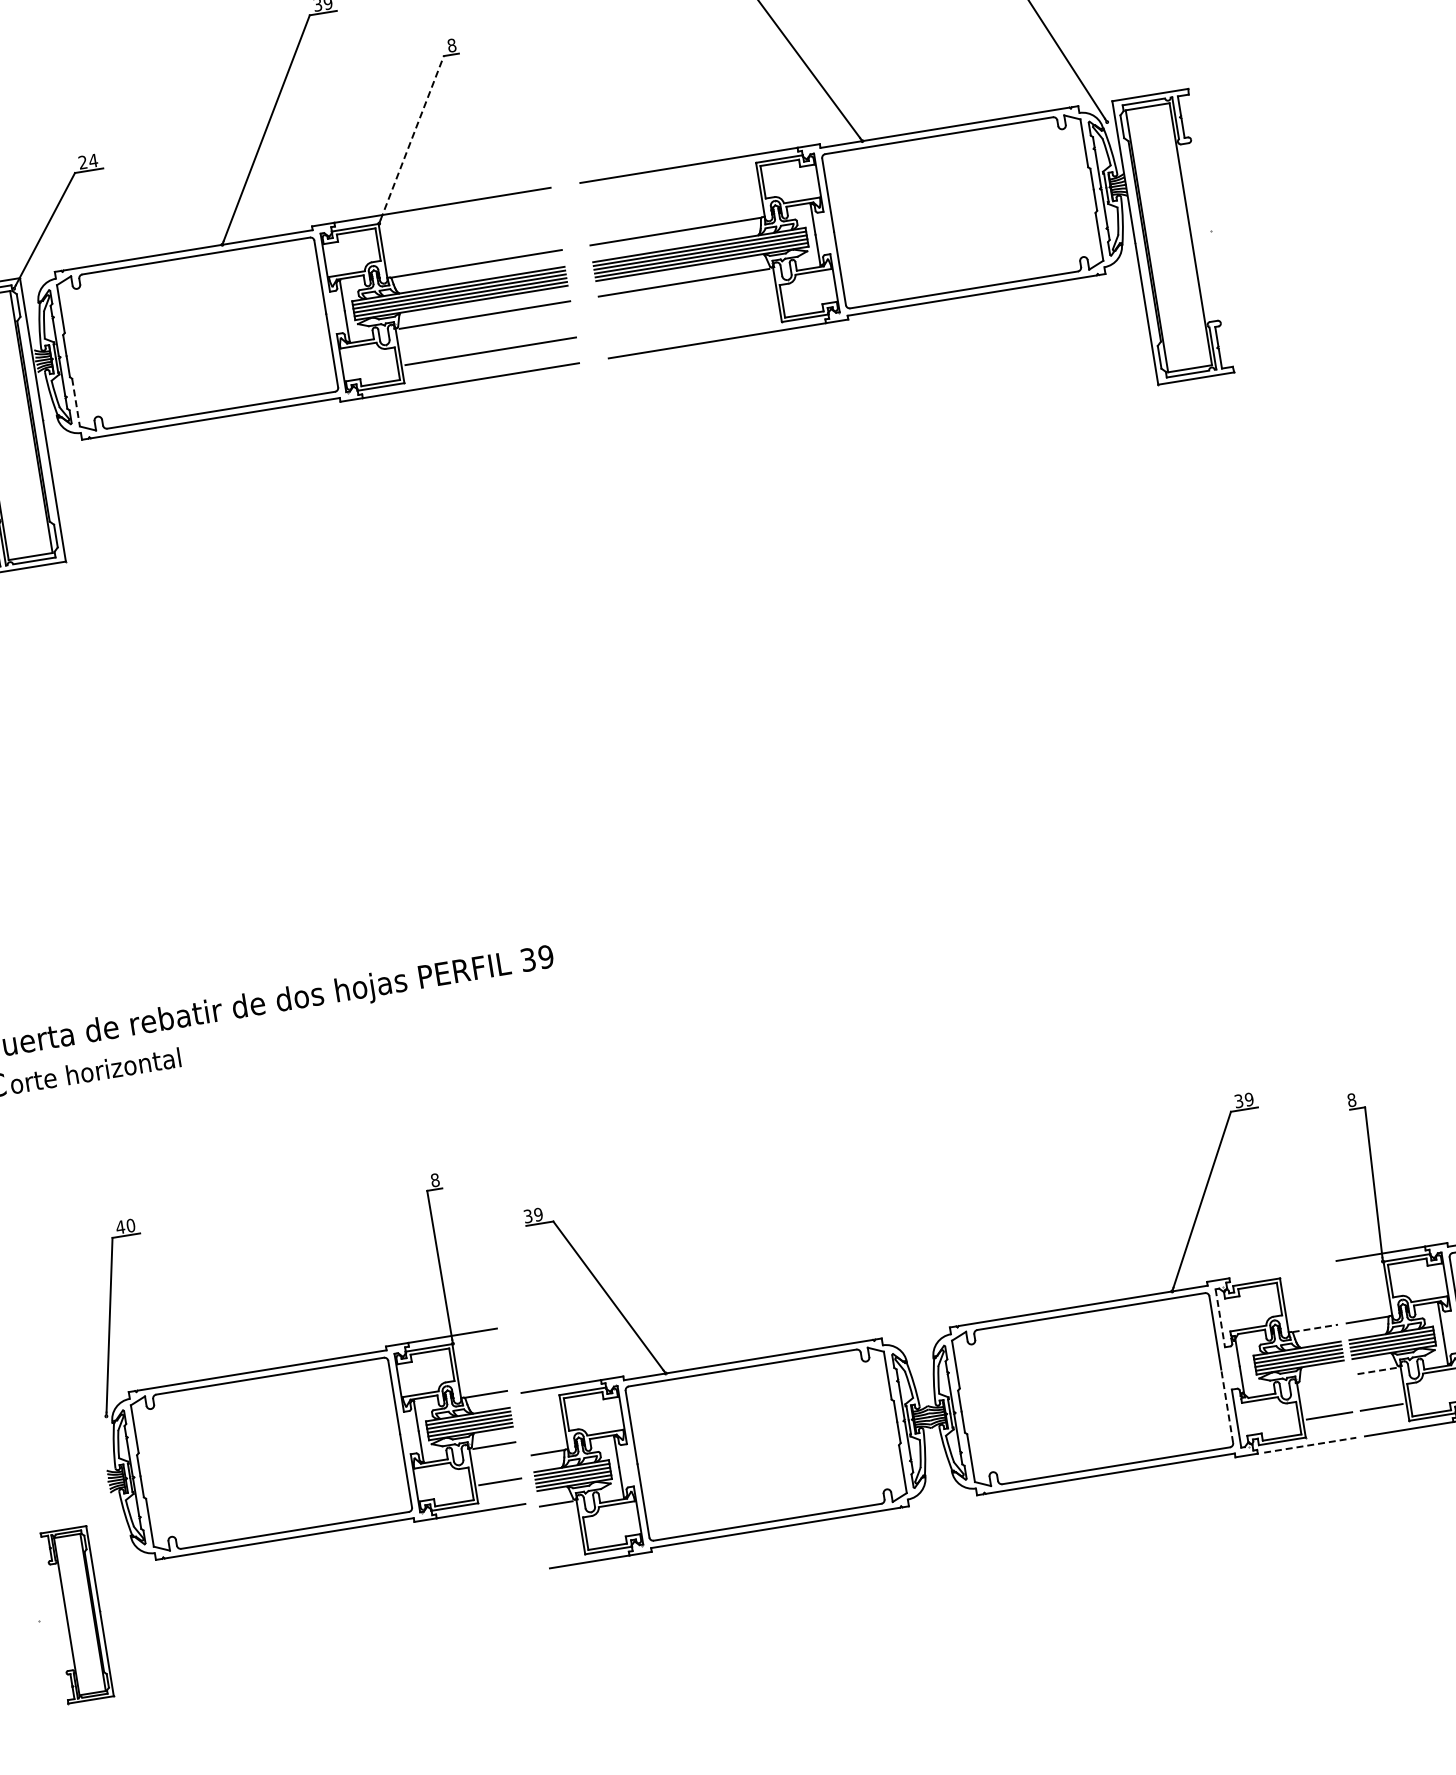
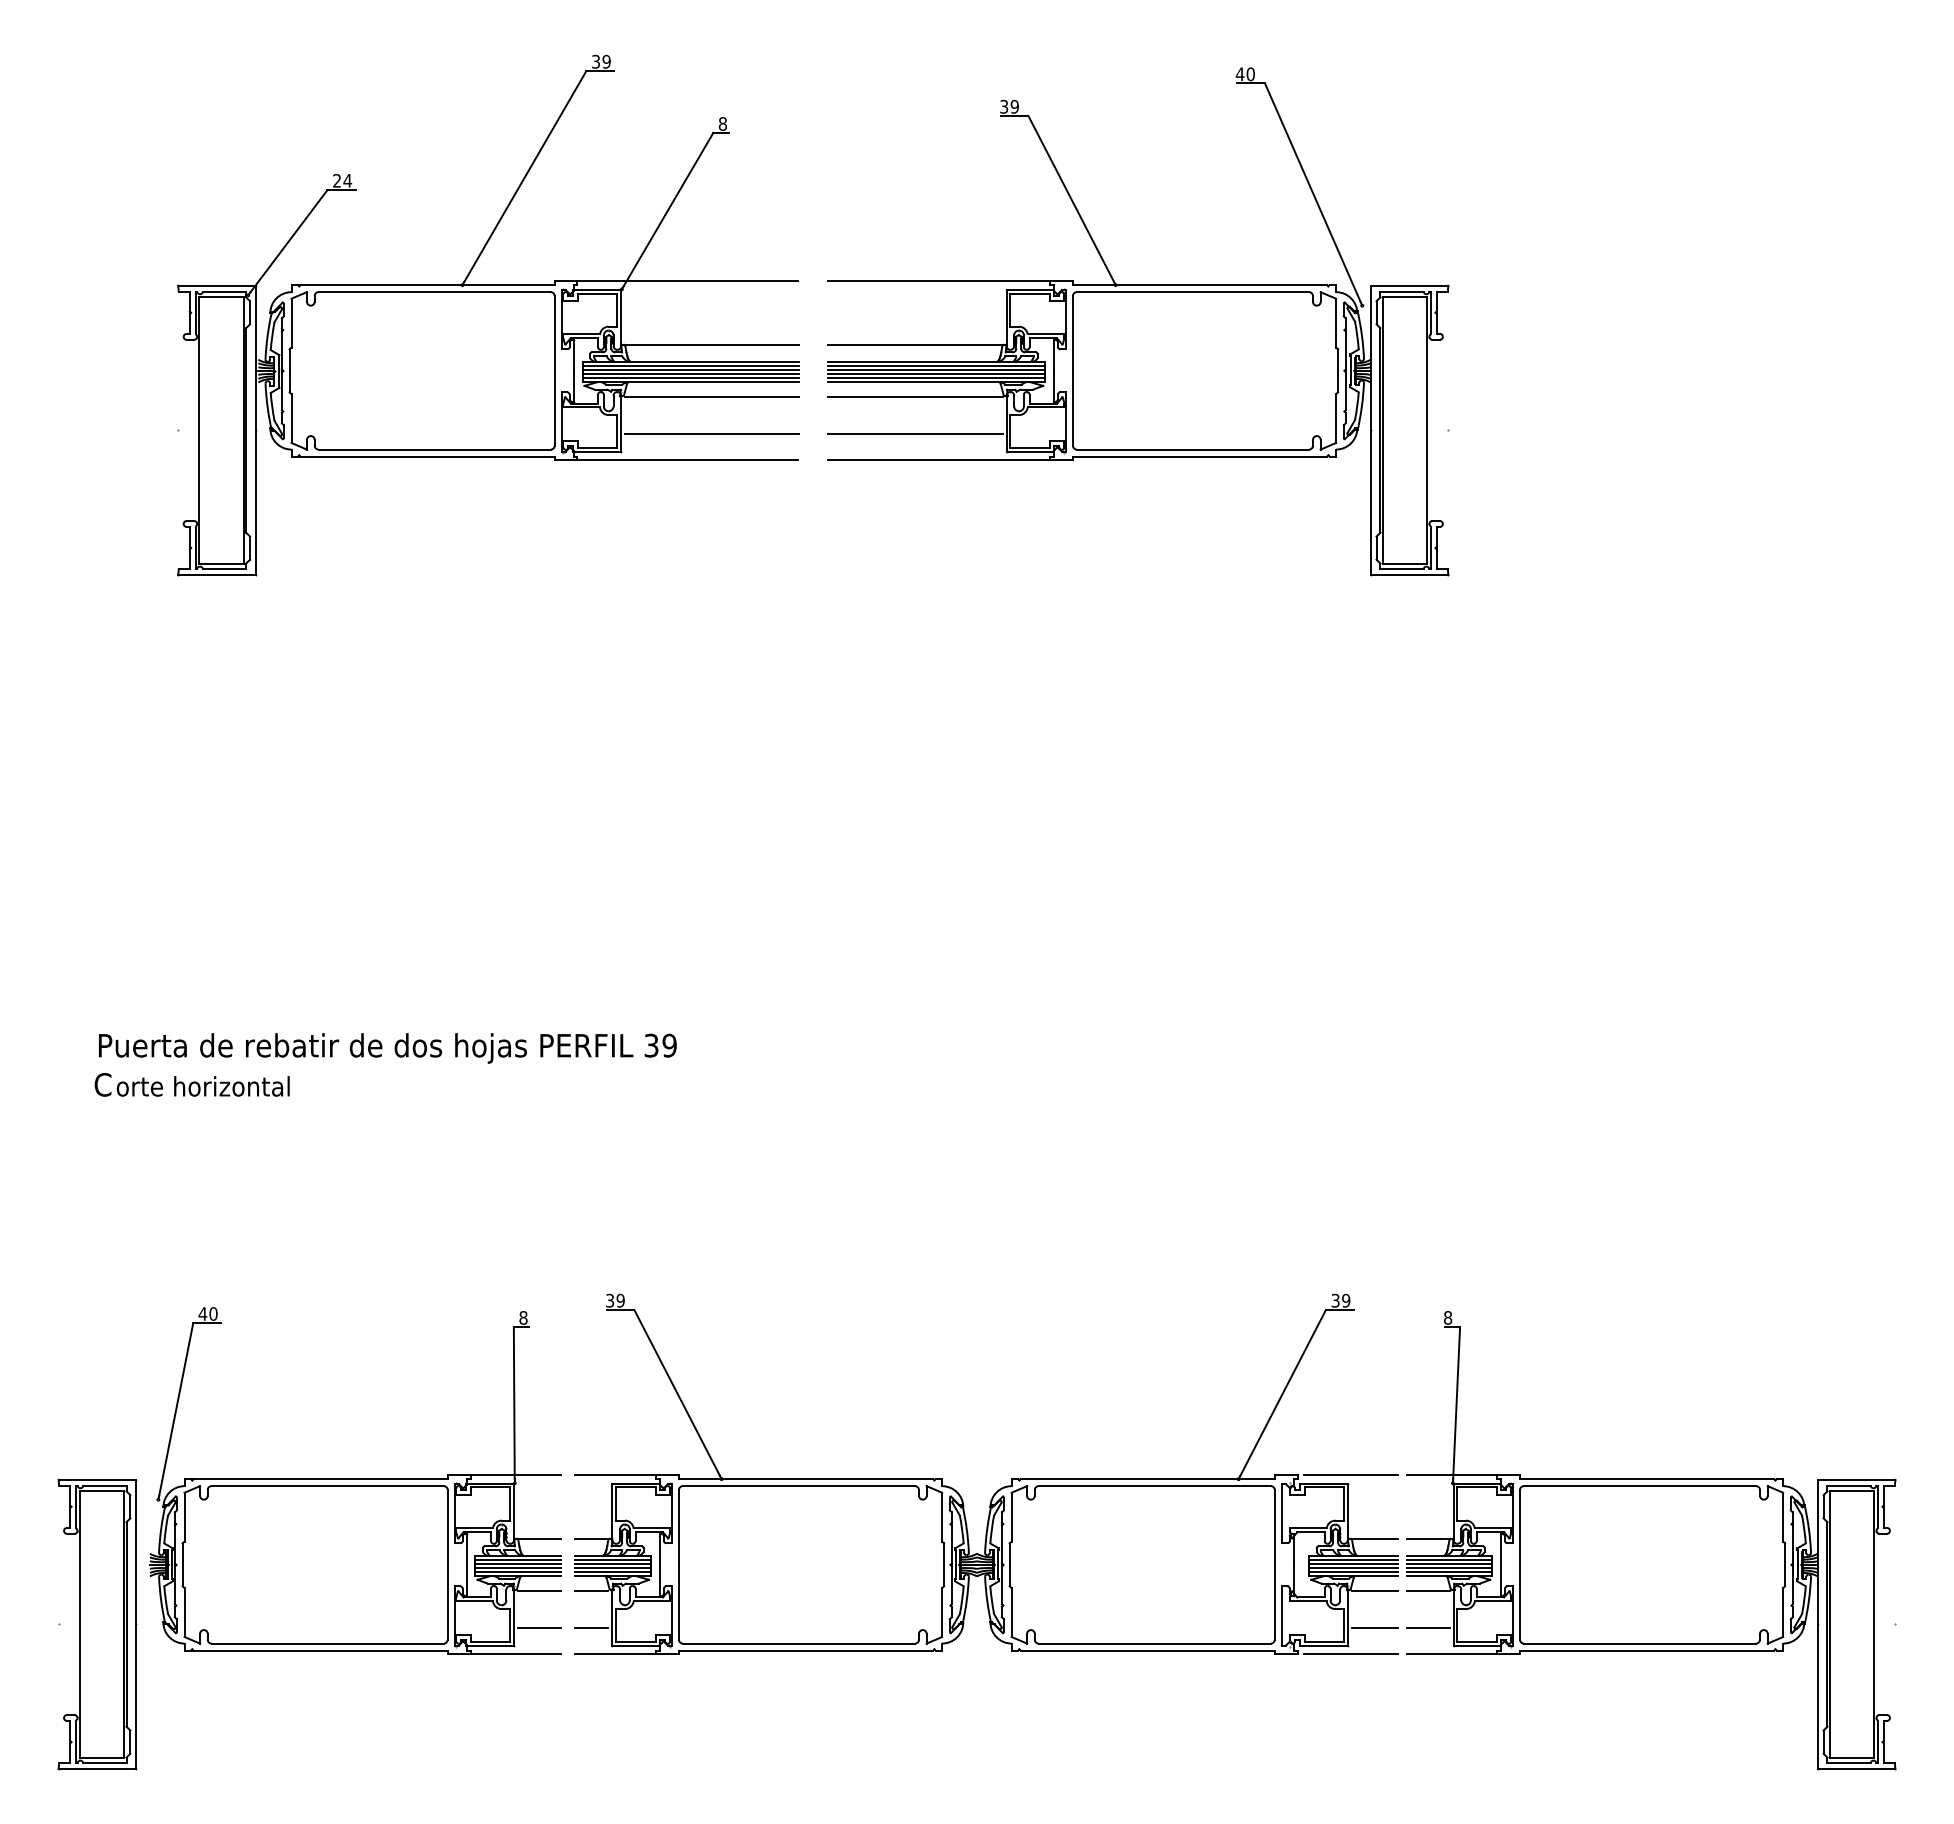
line: (412, 137) -> (668, 209), dashed -> solid
line: (689, 319) -> (915, 434), added
line: (76, 403) -> (291, 419), dashed -> solid
line: (1282, 1269) -> (1351, 1475), added
line: (1220, 1318) -> (1282, 1513), dashed -> solid
line: (1315, 1328) -> (1375, 1539), dashed -> solid
part: (296, 1366) -> (355, 1480), moved
line: (1375, 1371) -> (1427, 1591), dashed -> solid
line: (1323, 1379) -> (1374, 1591), added
line: (1226, 1405) -> (1274, 1601), dashed -> solid
line: (1310, 1445) -> (1351, 1654), dashed -> solid
line: (561, 1540) -> (591, 1628), added
part: (77, 1614) -> (97, 1624), size x1.67

